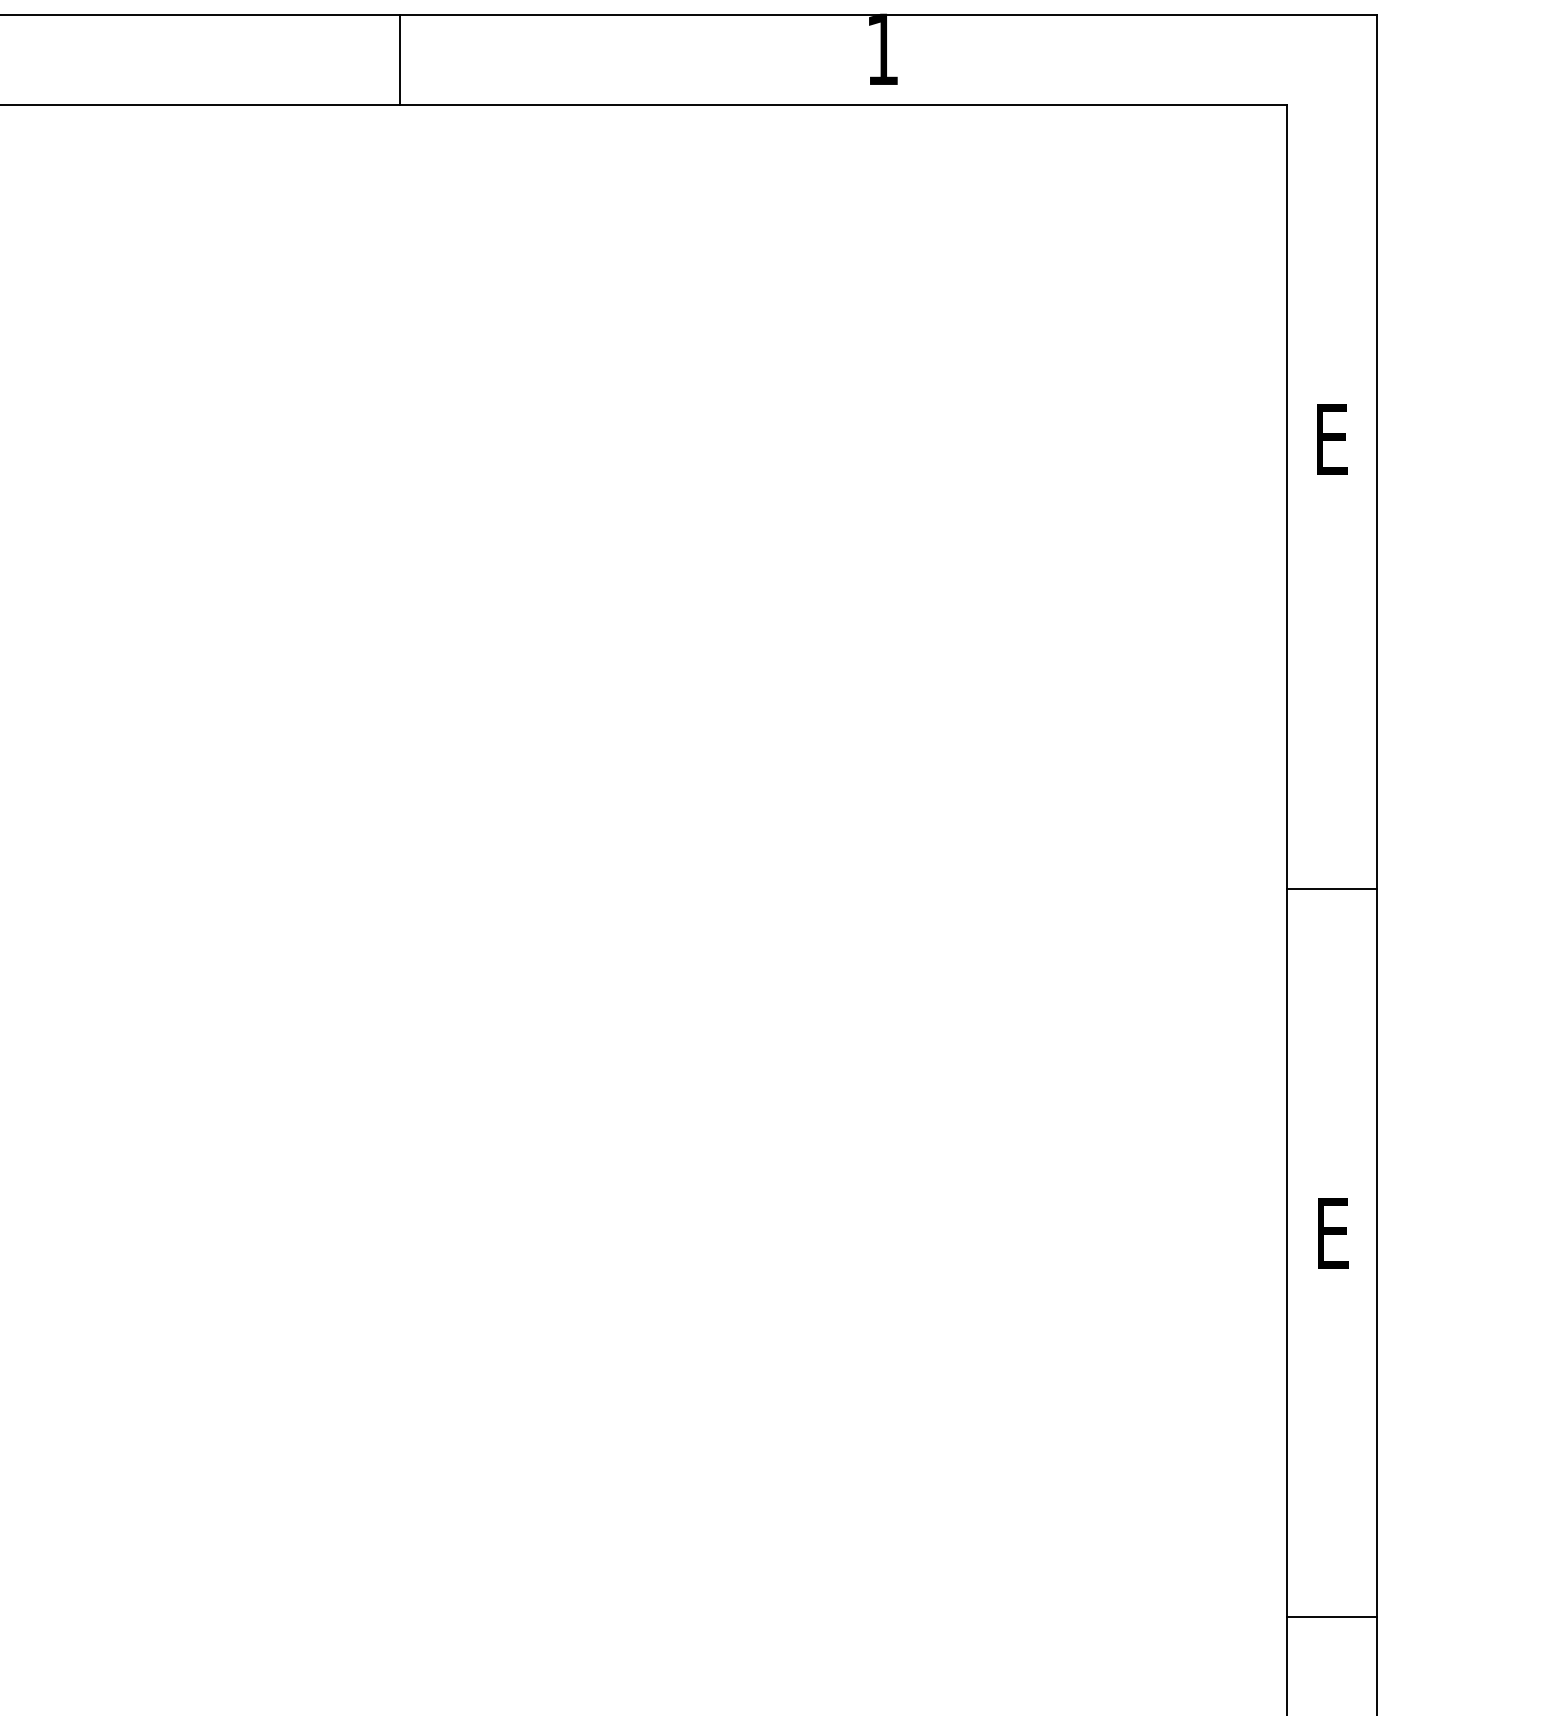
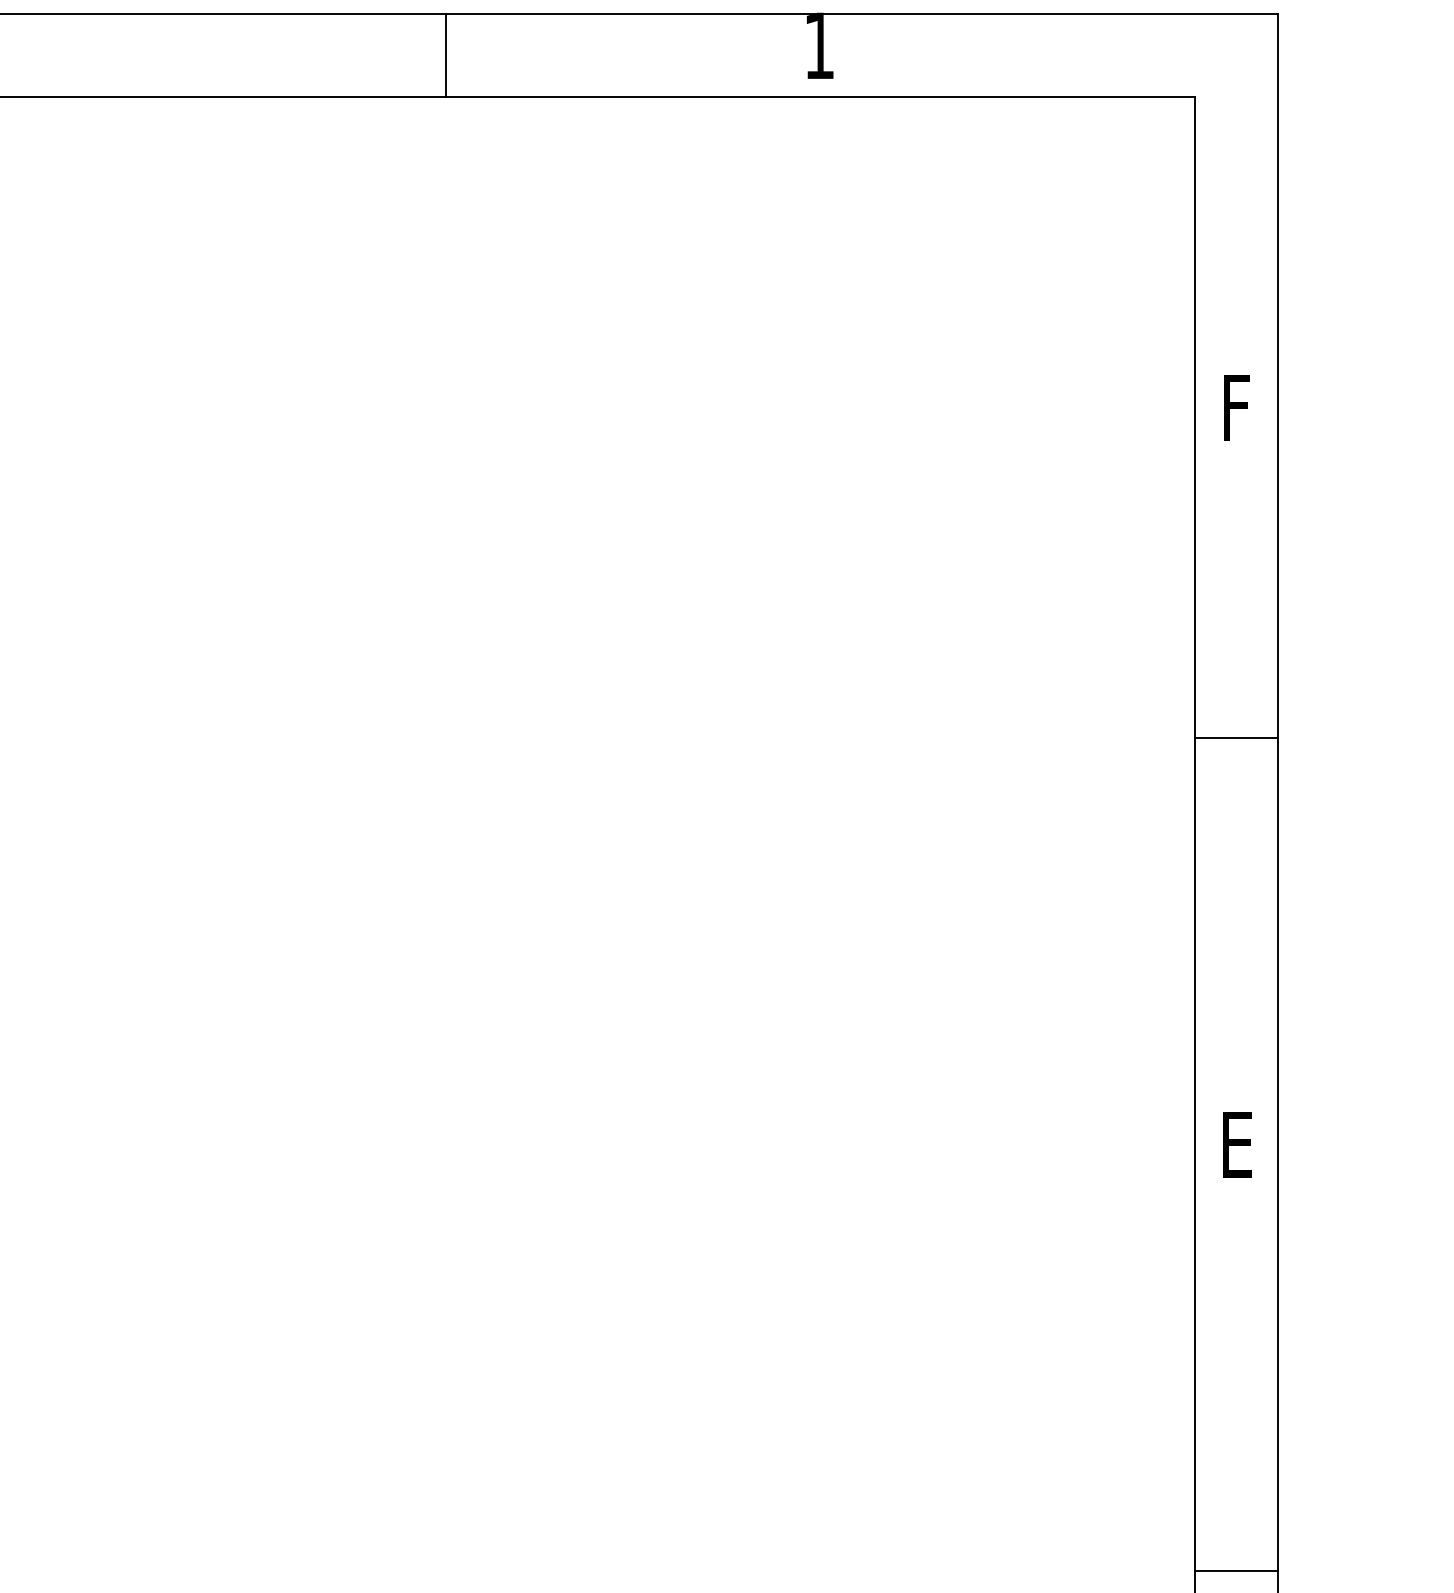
line: (399, 59) -> (445, 55), moved
text: (1332, 439) -> (1237, 408), E -> F
line: (1331, 889) -> (1236, 738), moved
line: (1331, 1616) -> (1236, 1570), moved

